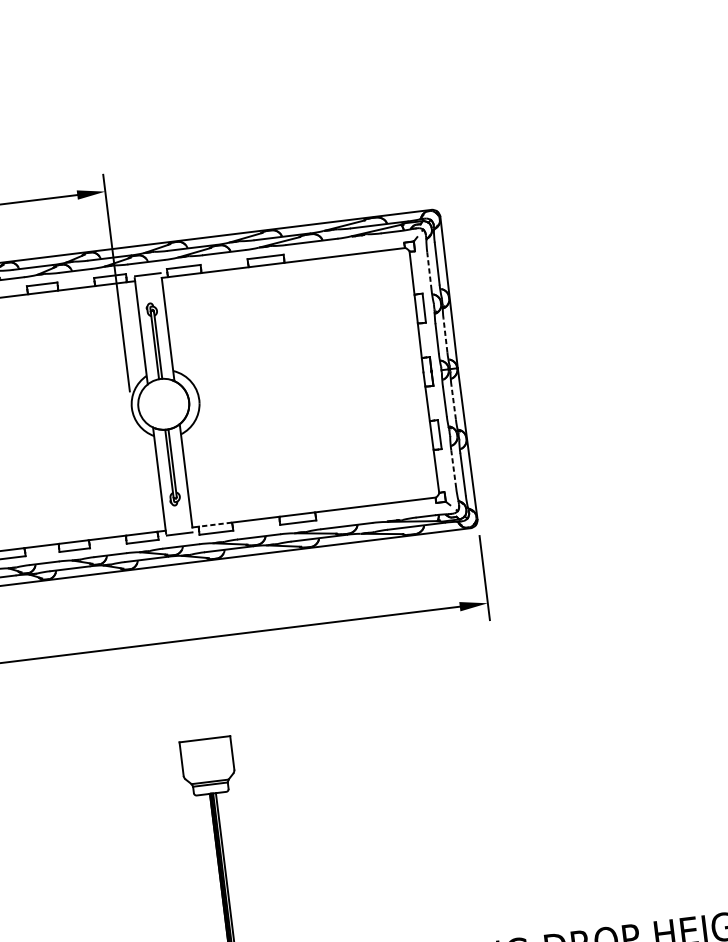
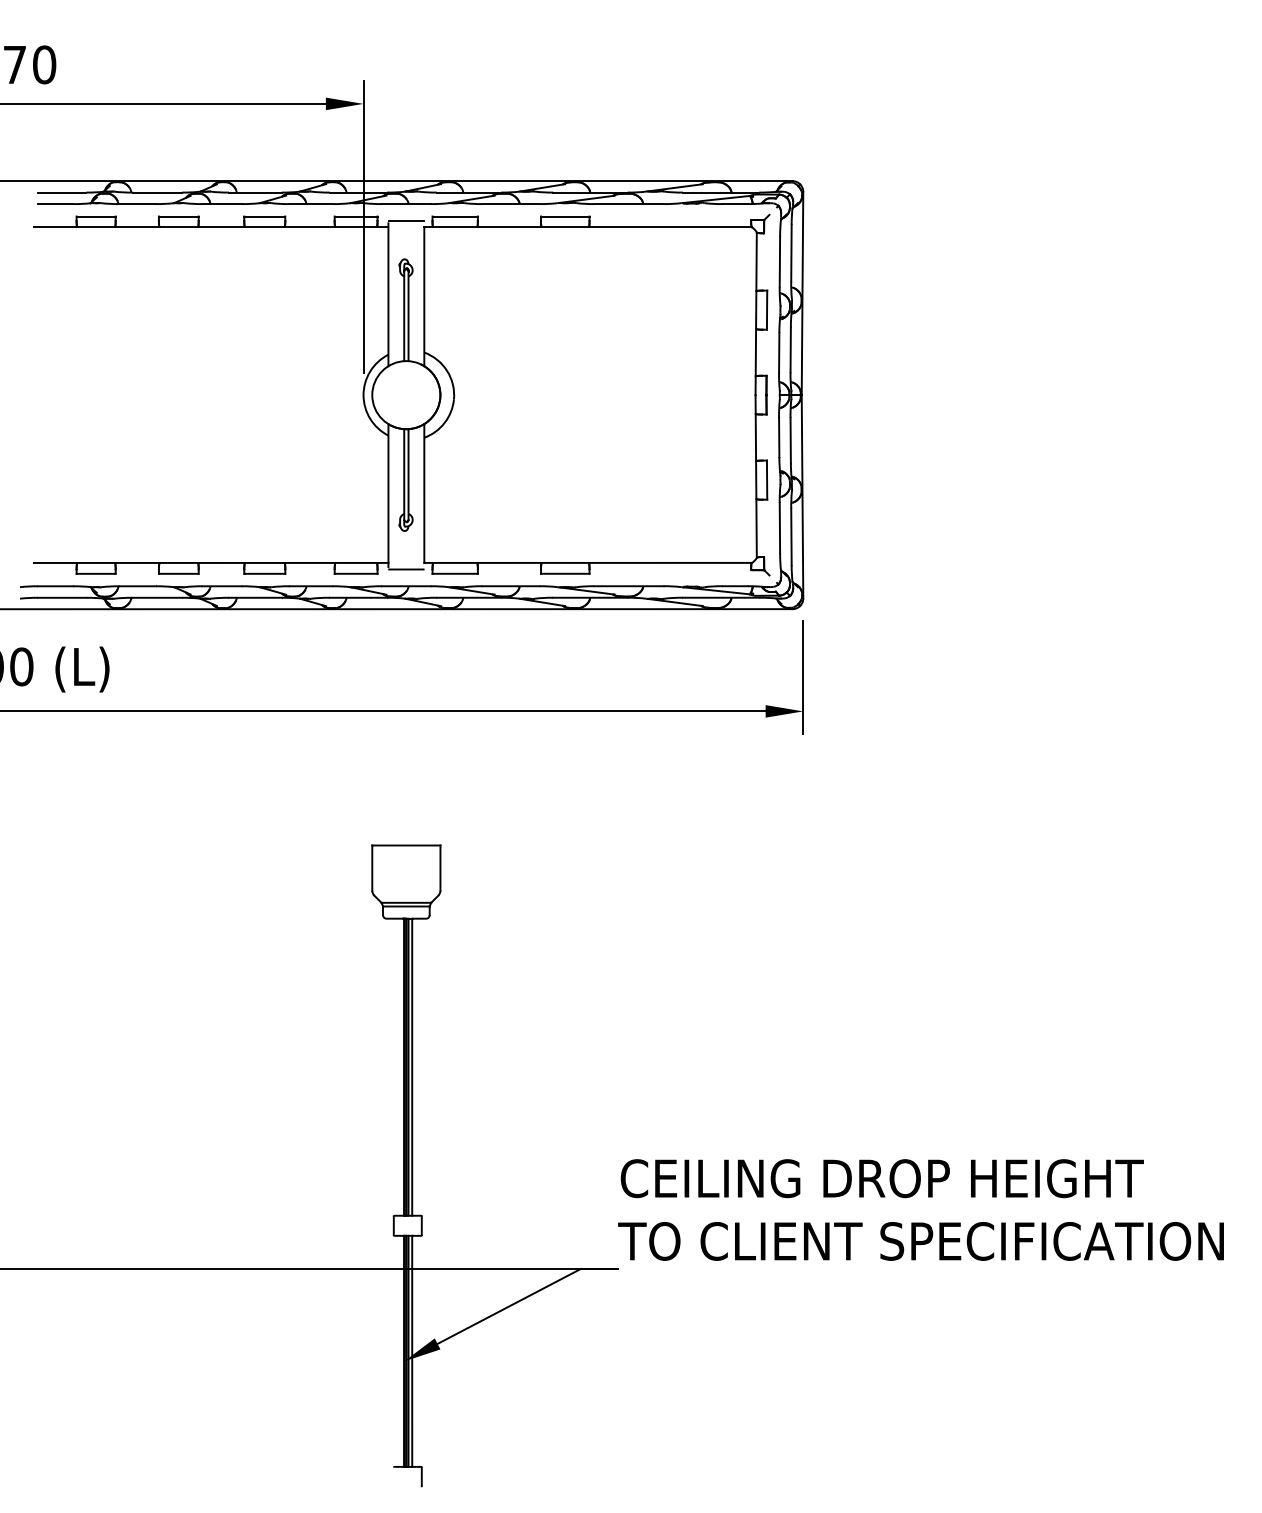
line: (429, 270) -> (779, 261), dashed -> solid
line: (445, 335) -> (790, 349), dashed -> solid
line: (453, 402) -> (790, 439), dashed -> solid
line: (453, 468) -> (779, 527), dashed -> solid
line: (214, 524) -> (454, 562), dashed -> solid

